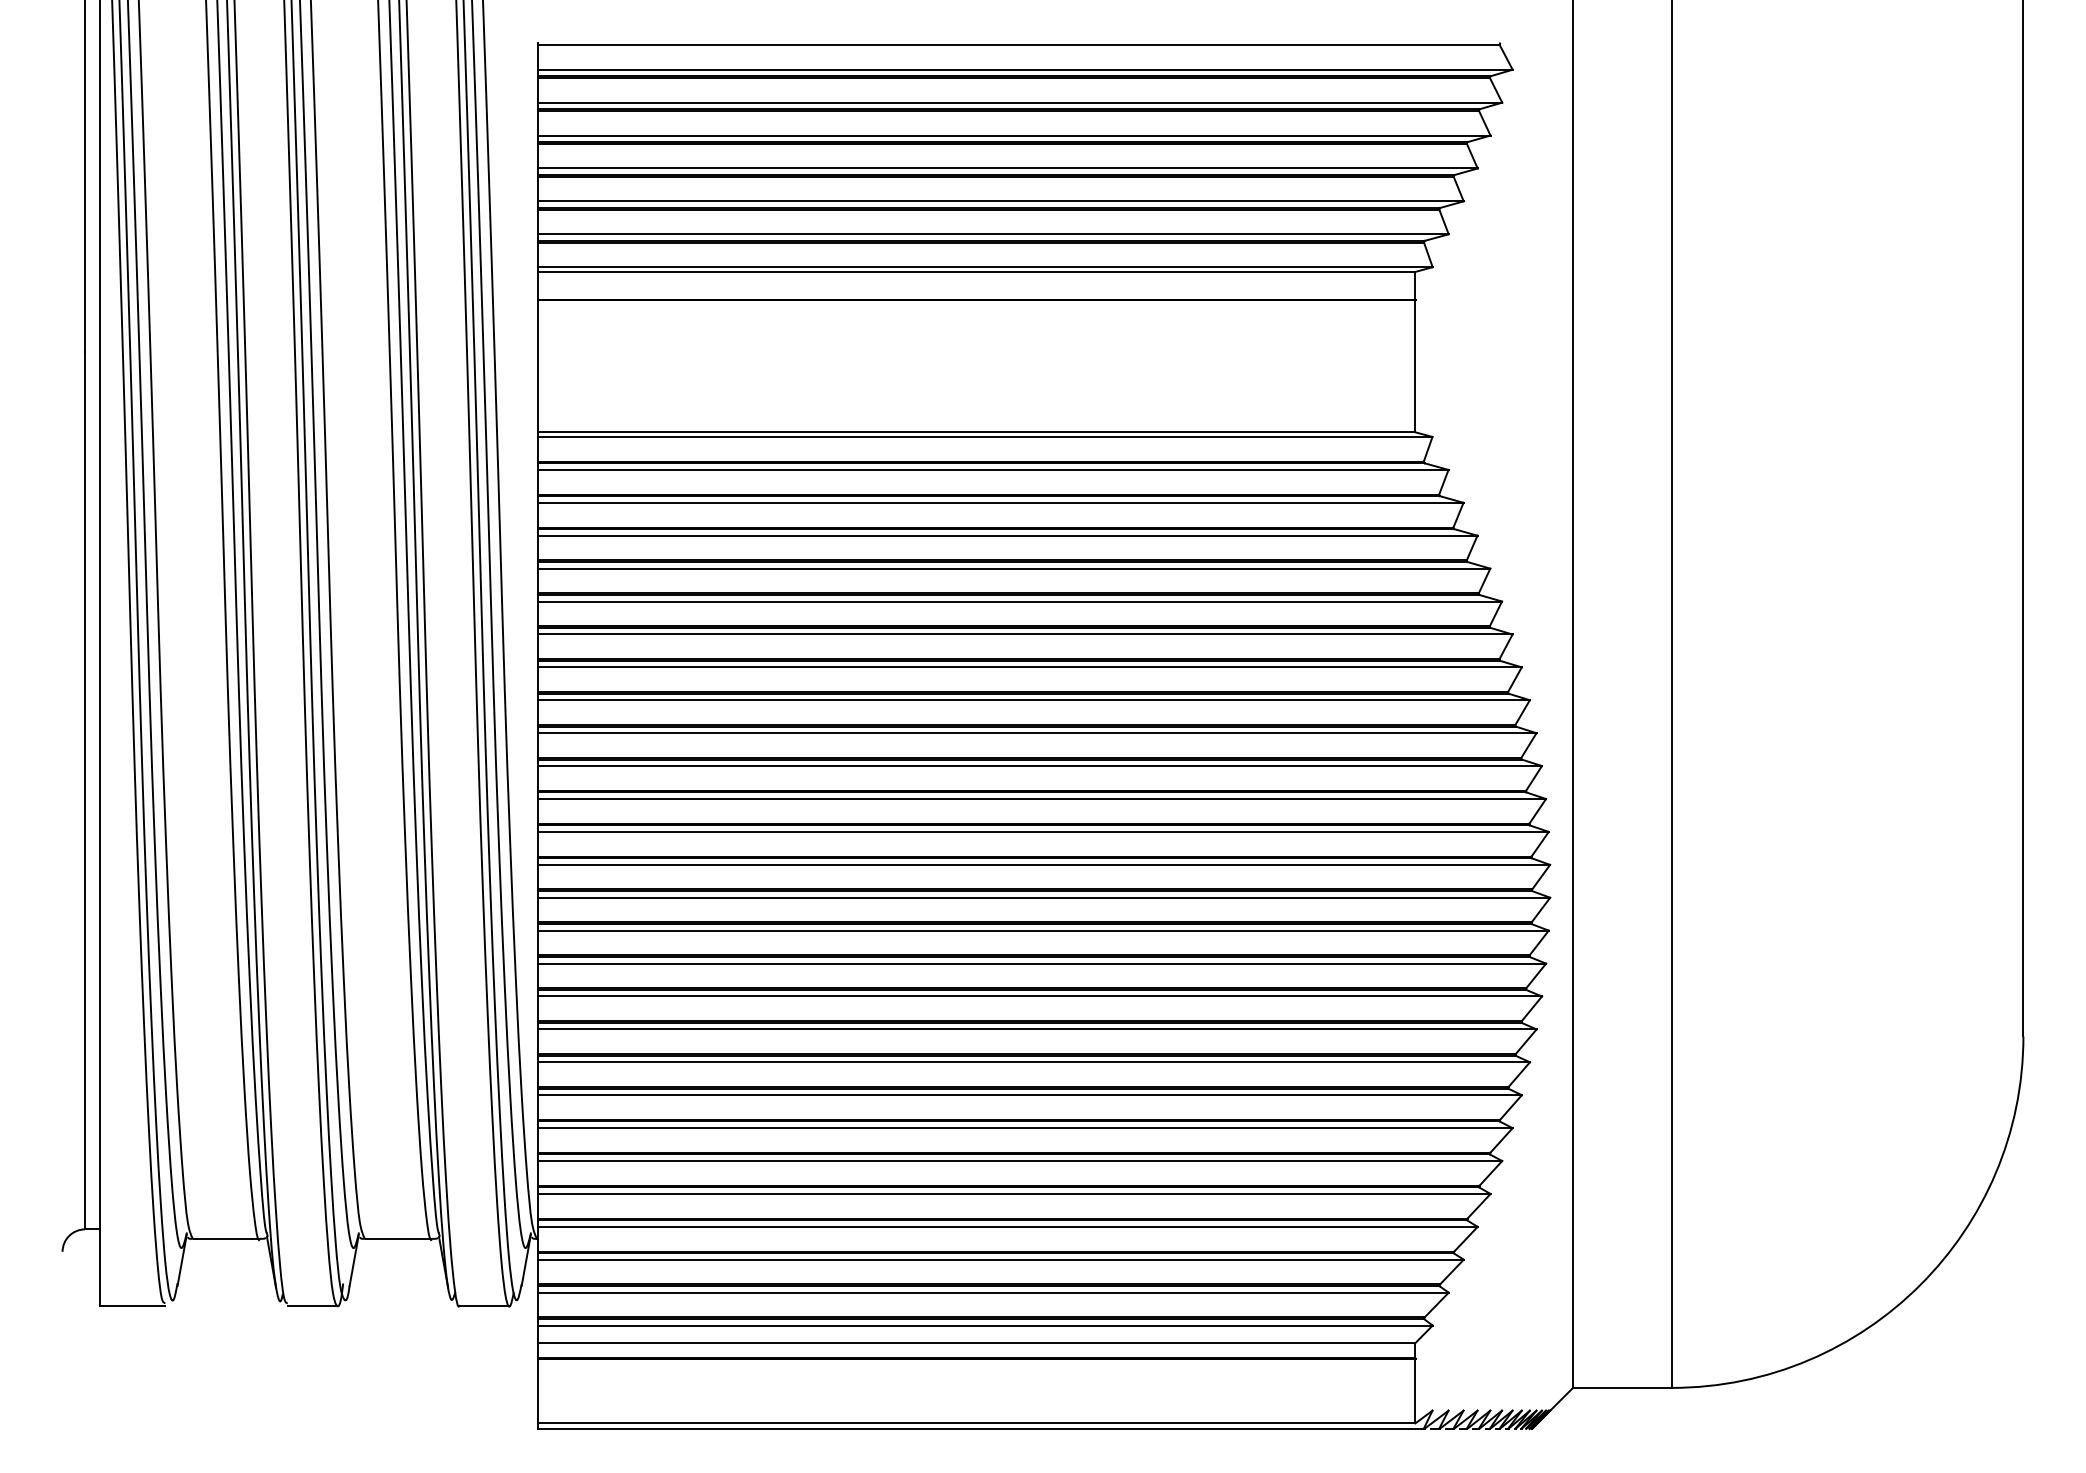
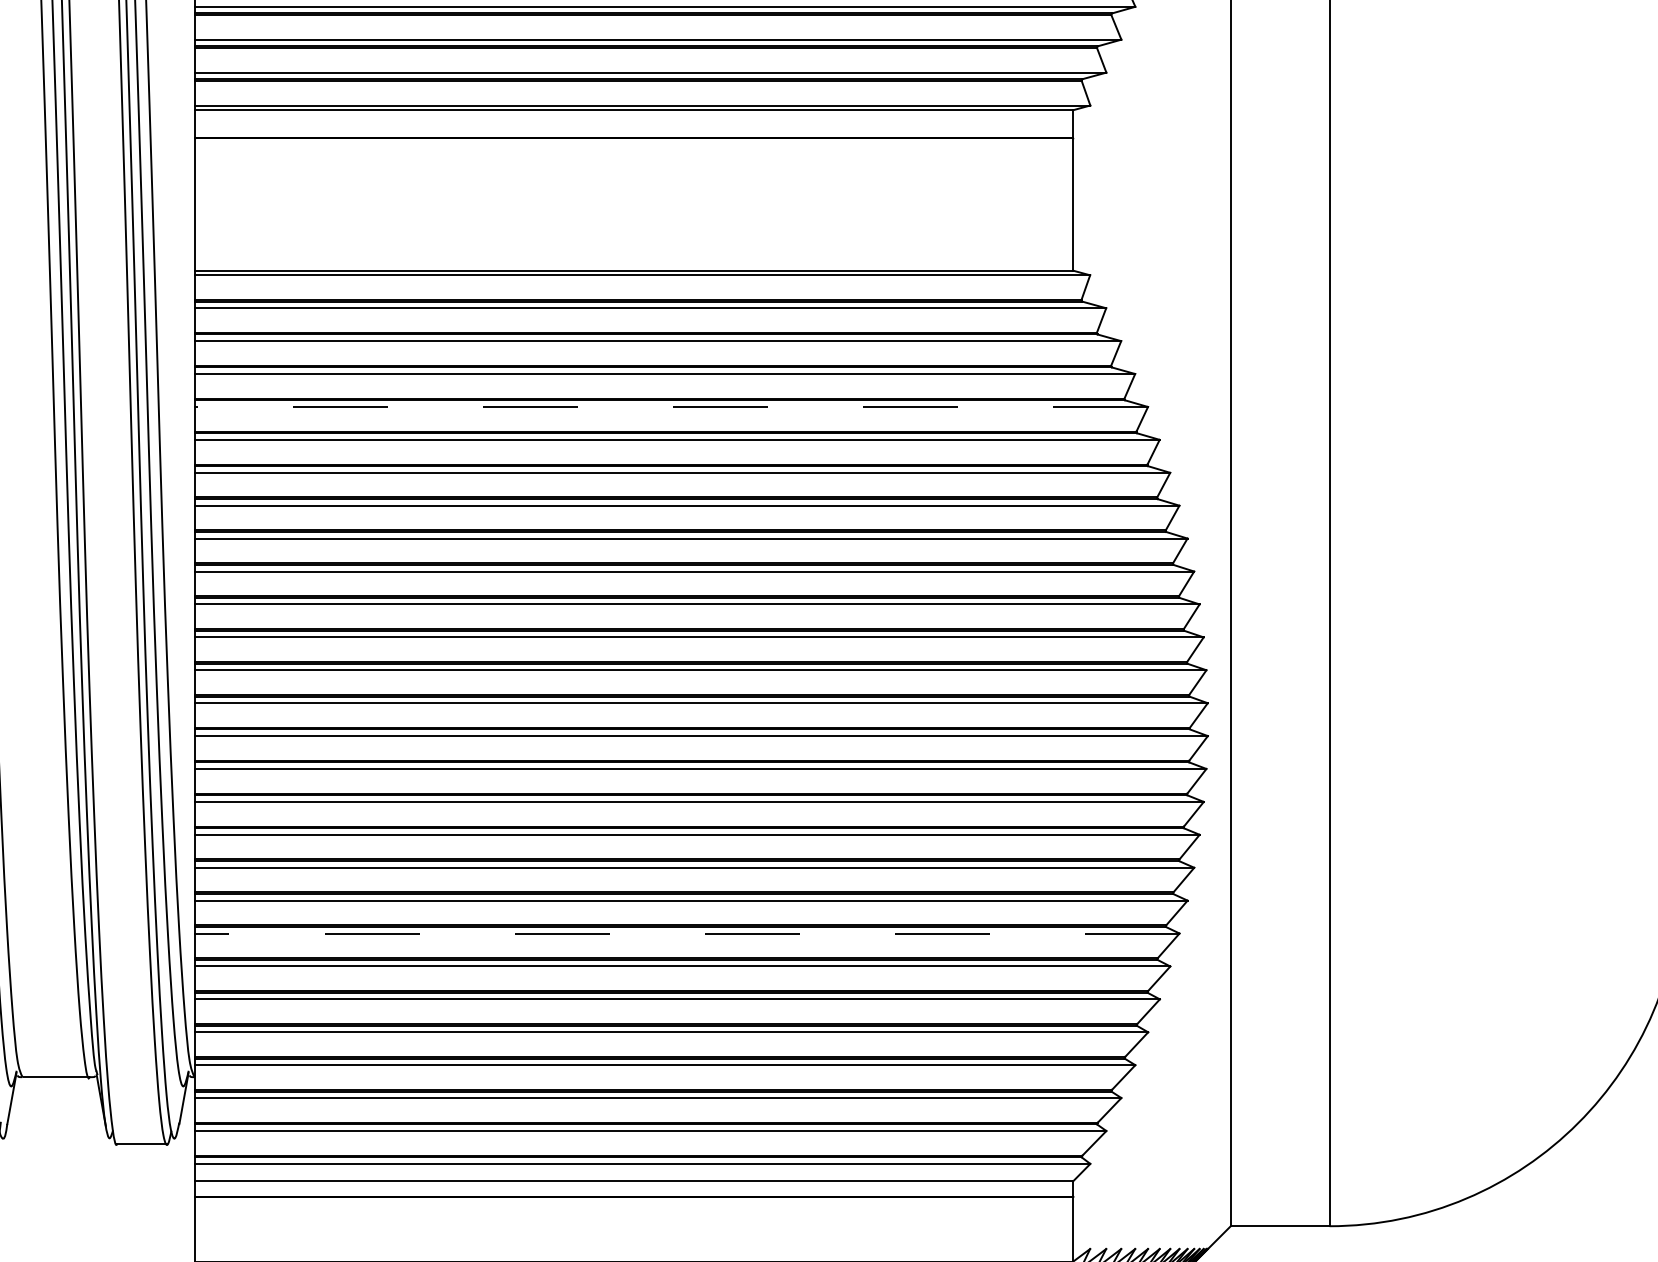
line: (1013, 568) -> (671, 406), solid -> dashed
line: (1029, 1095) -> (687, 933), solid -> dashed

